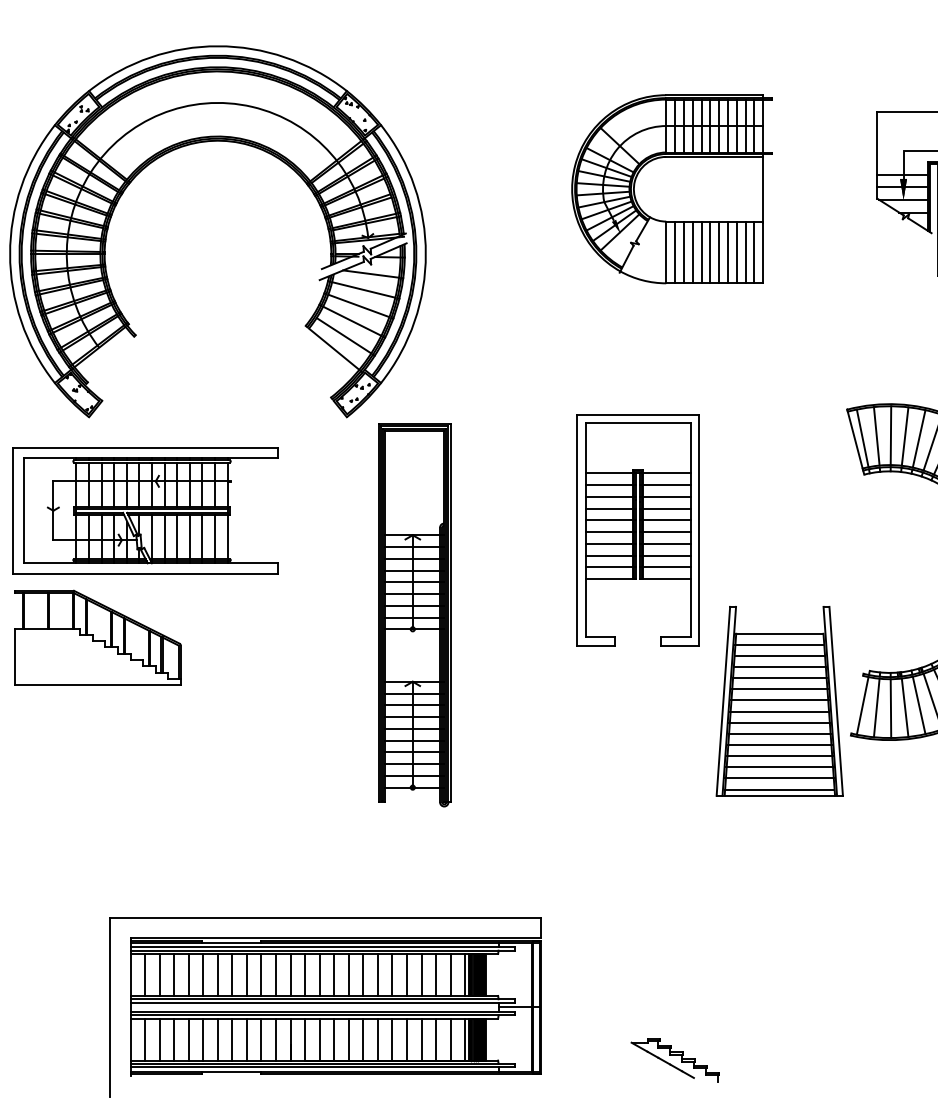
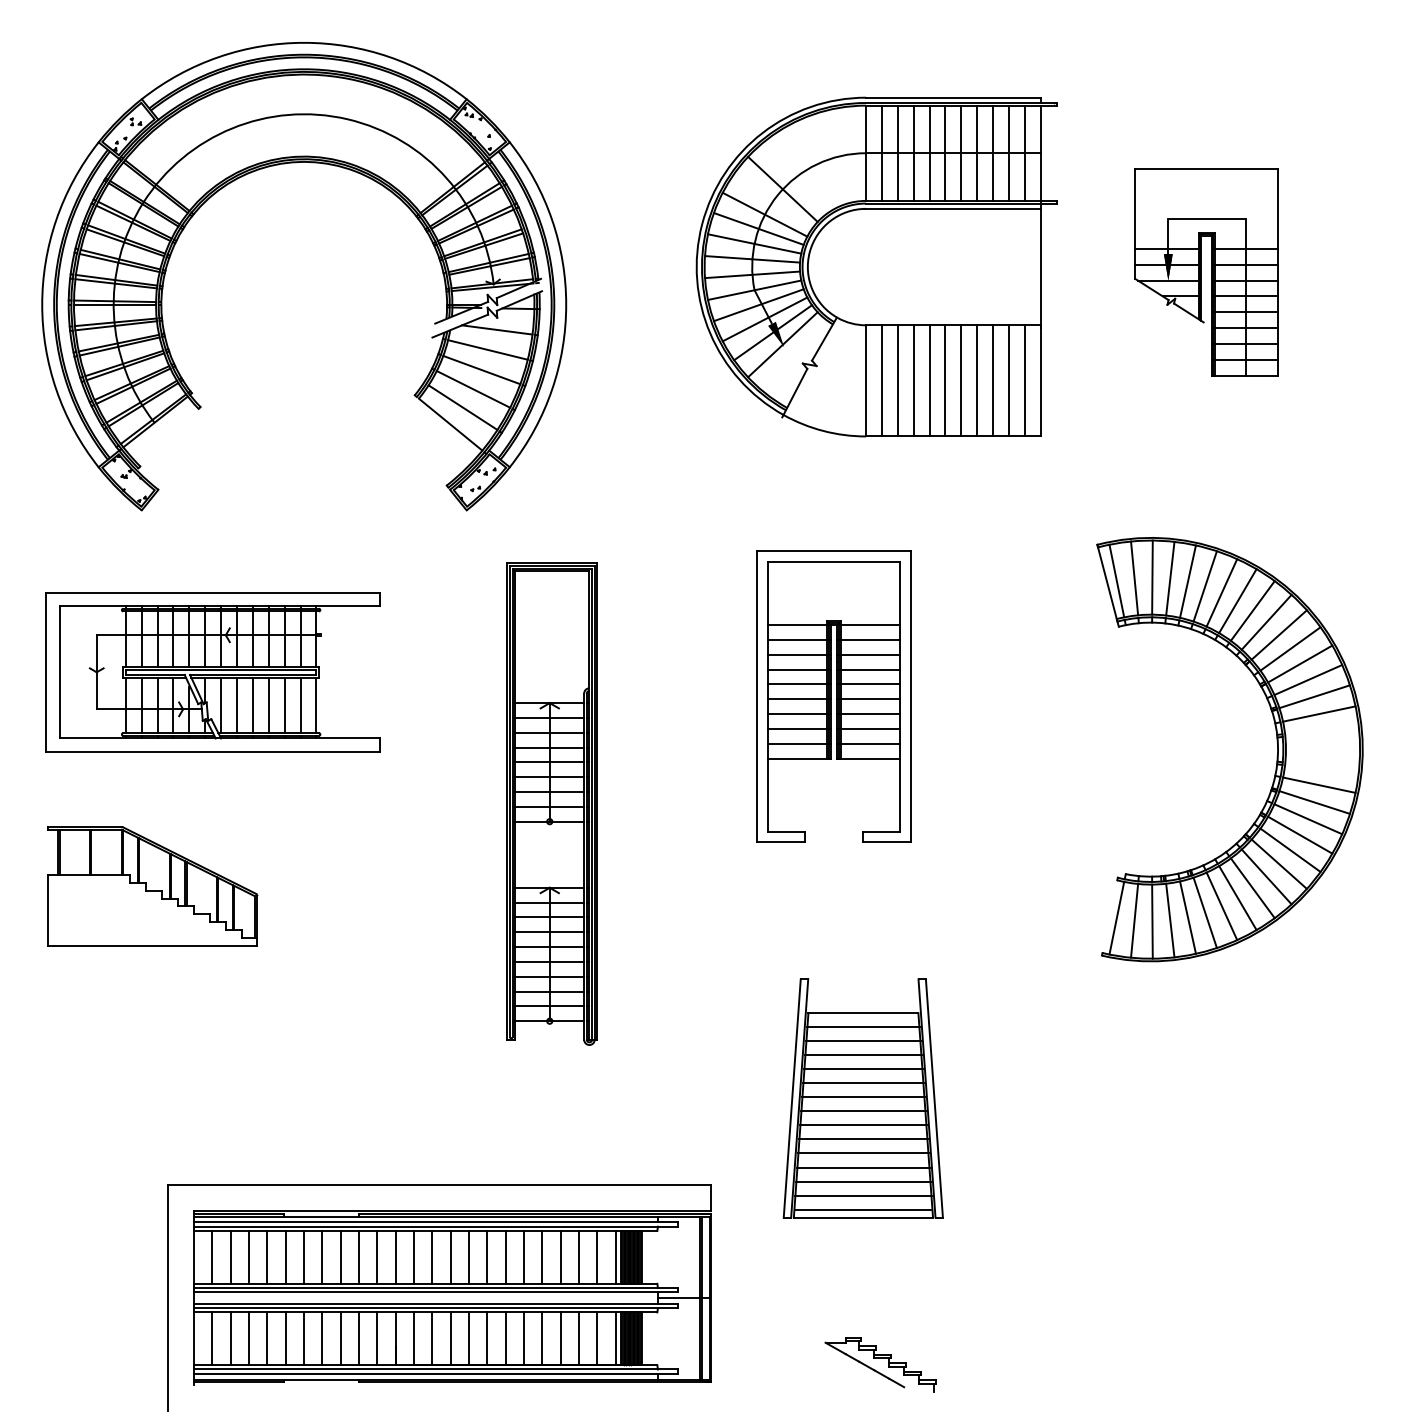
part: (211, 142) -> (296, 163), moved
part: (672, 188) -> (876, 266), size x1.43
part: (97, 637) -> (152, 886), moved
part: (779, 701) -> (862, 1098), moved

